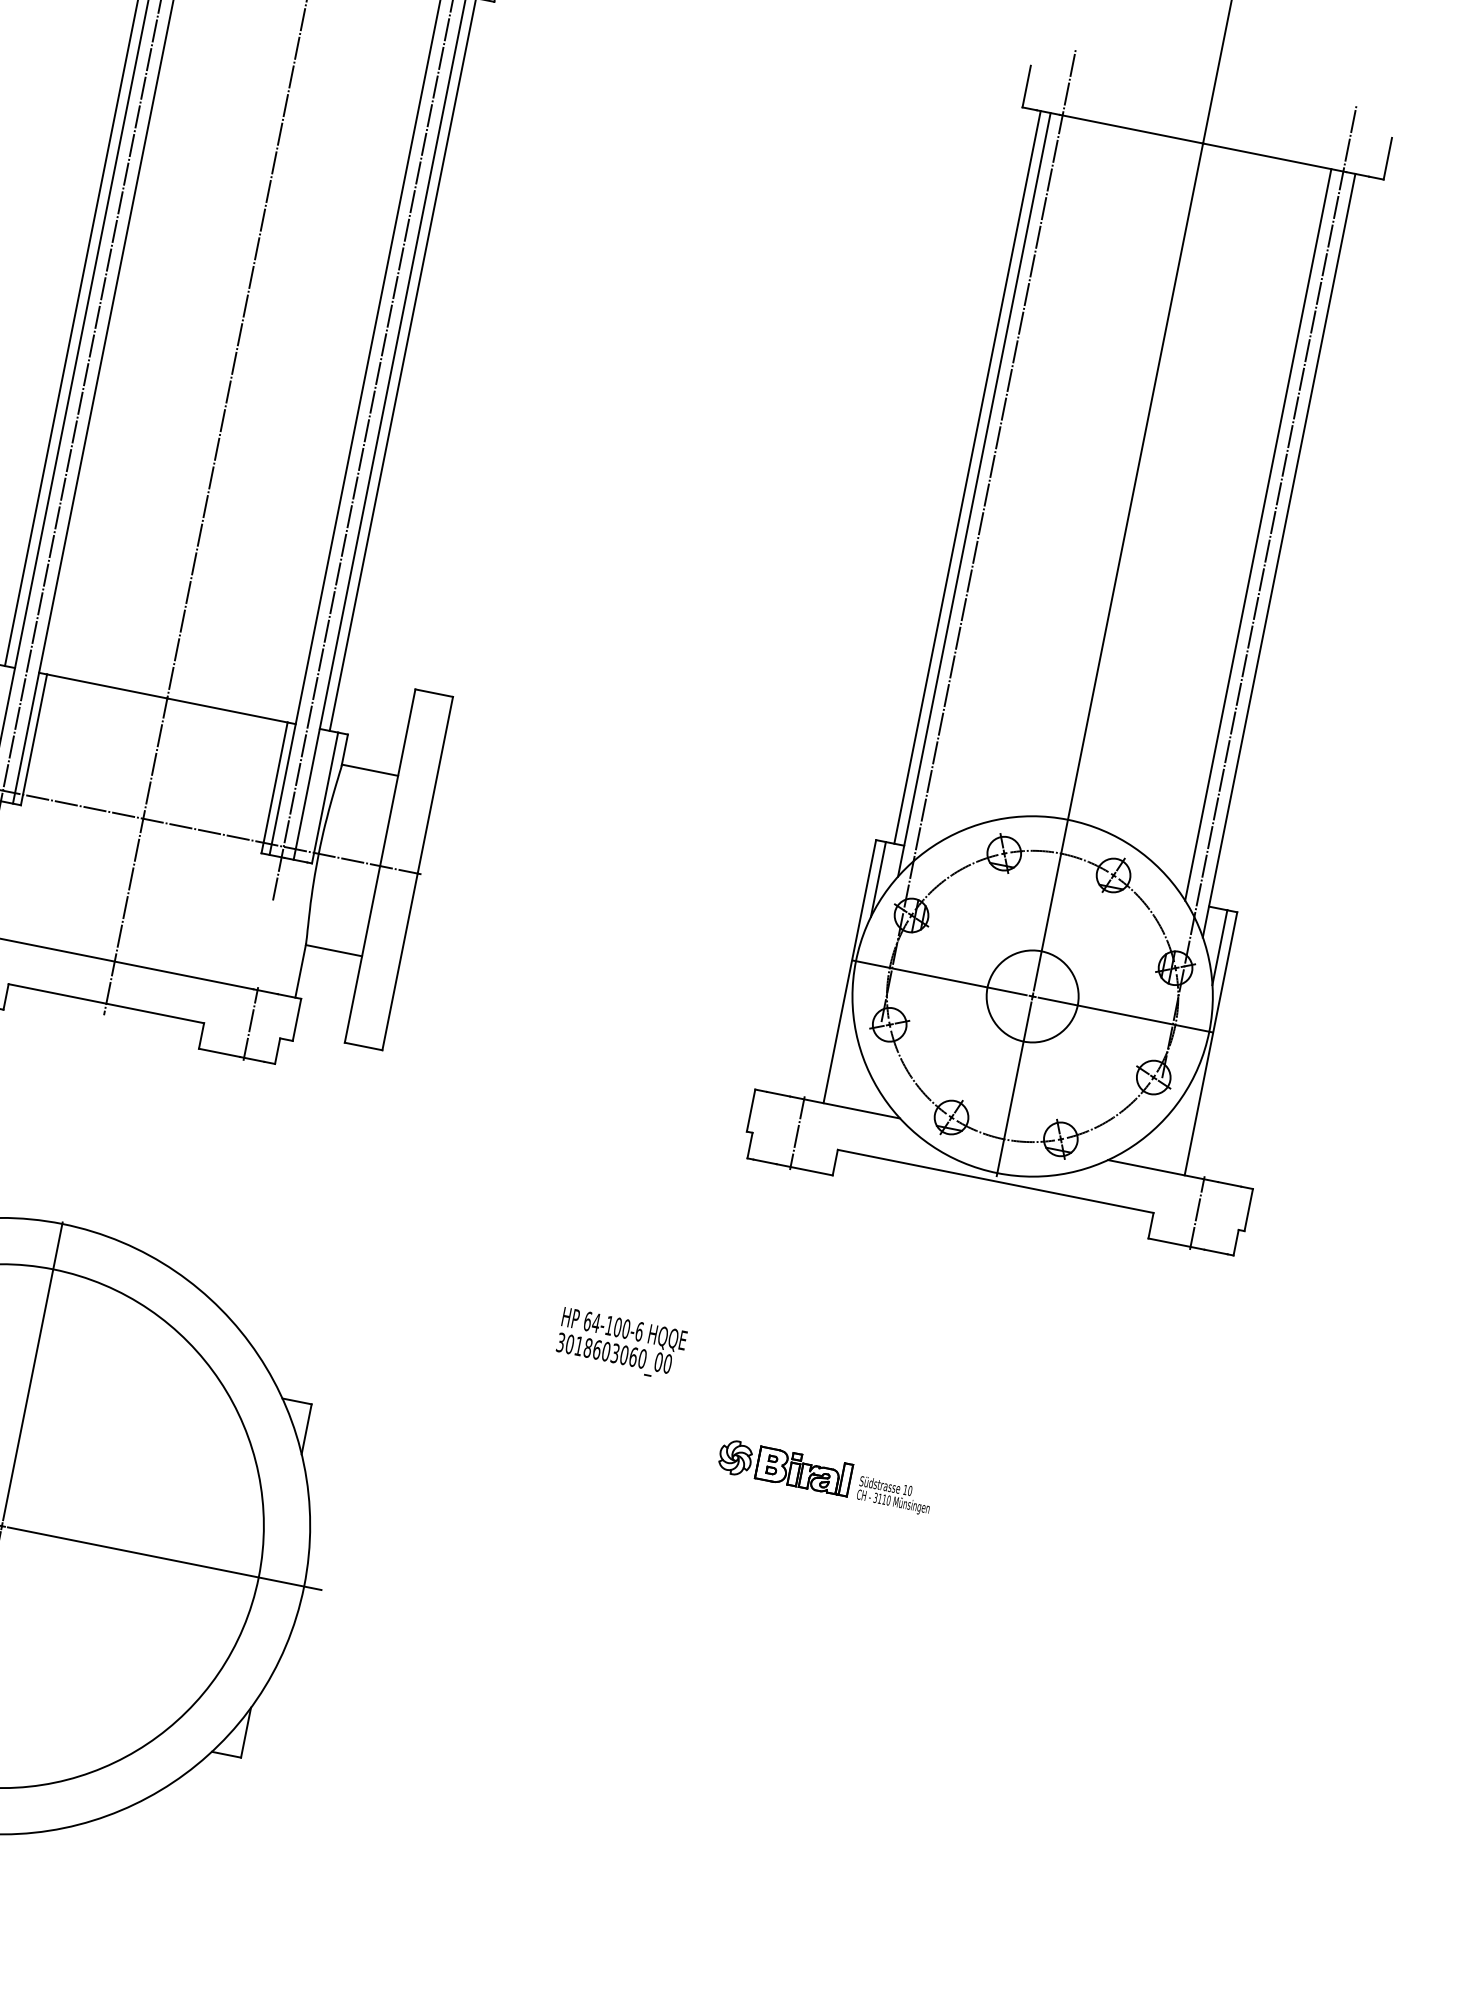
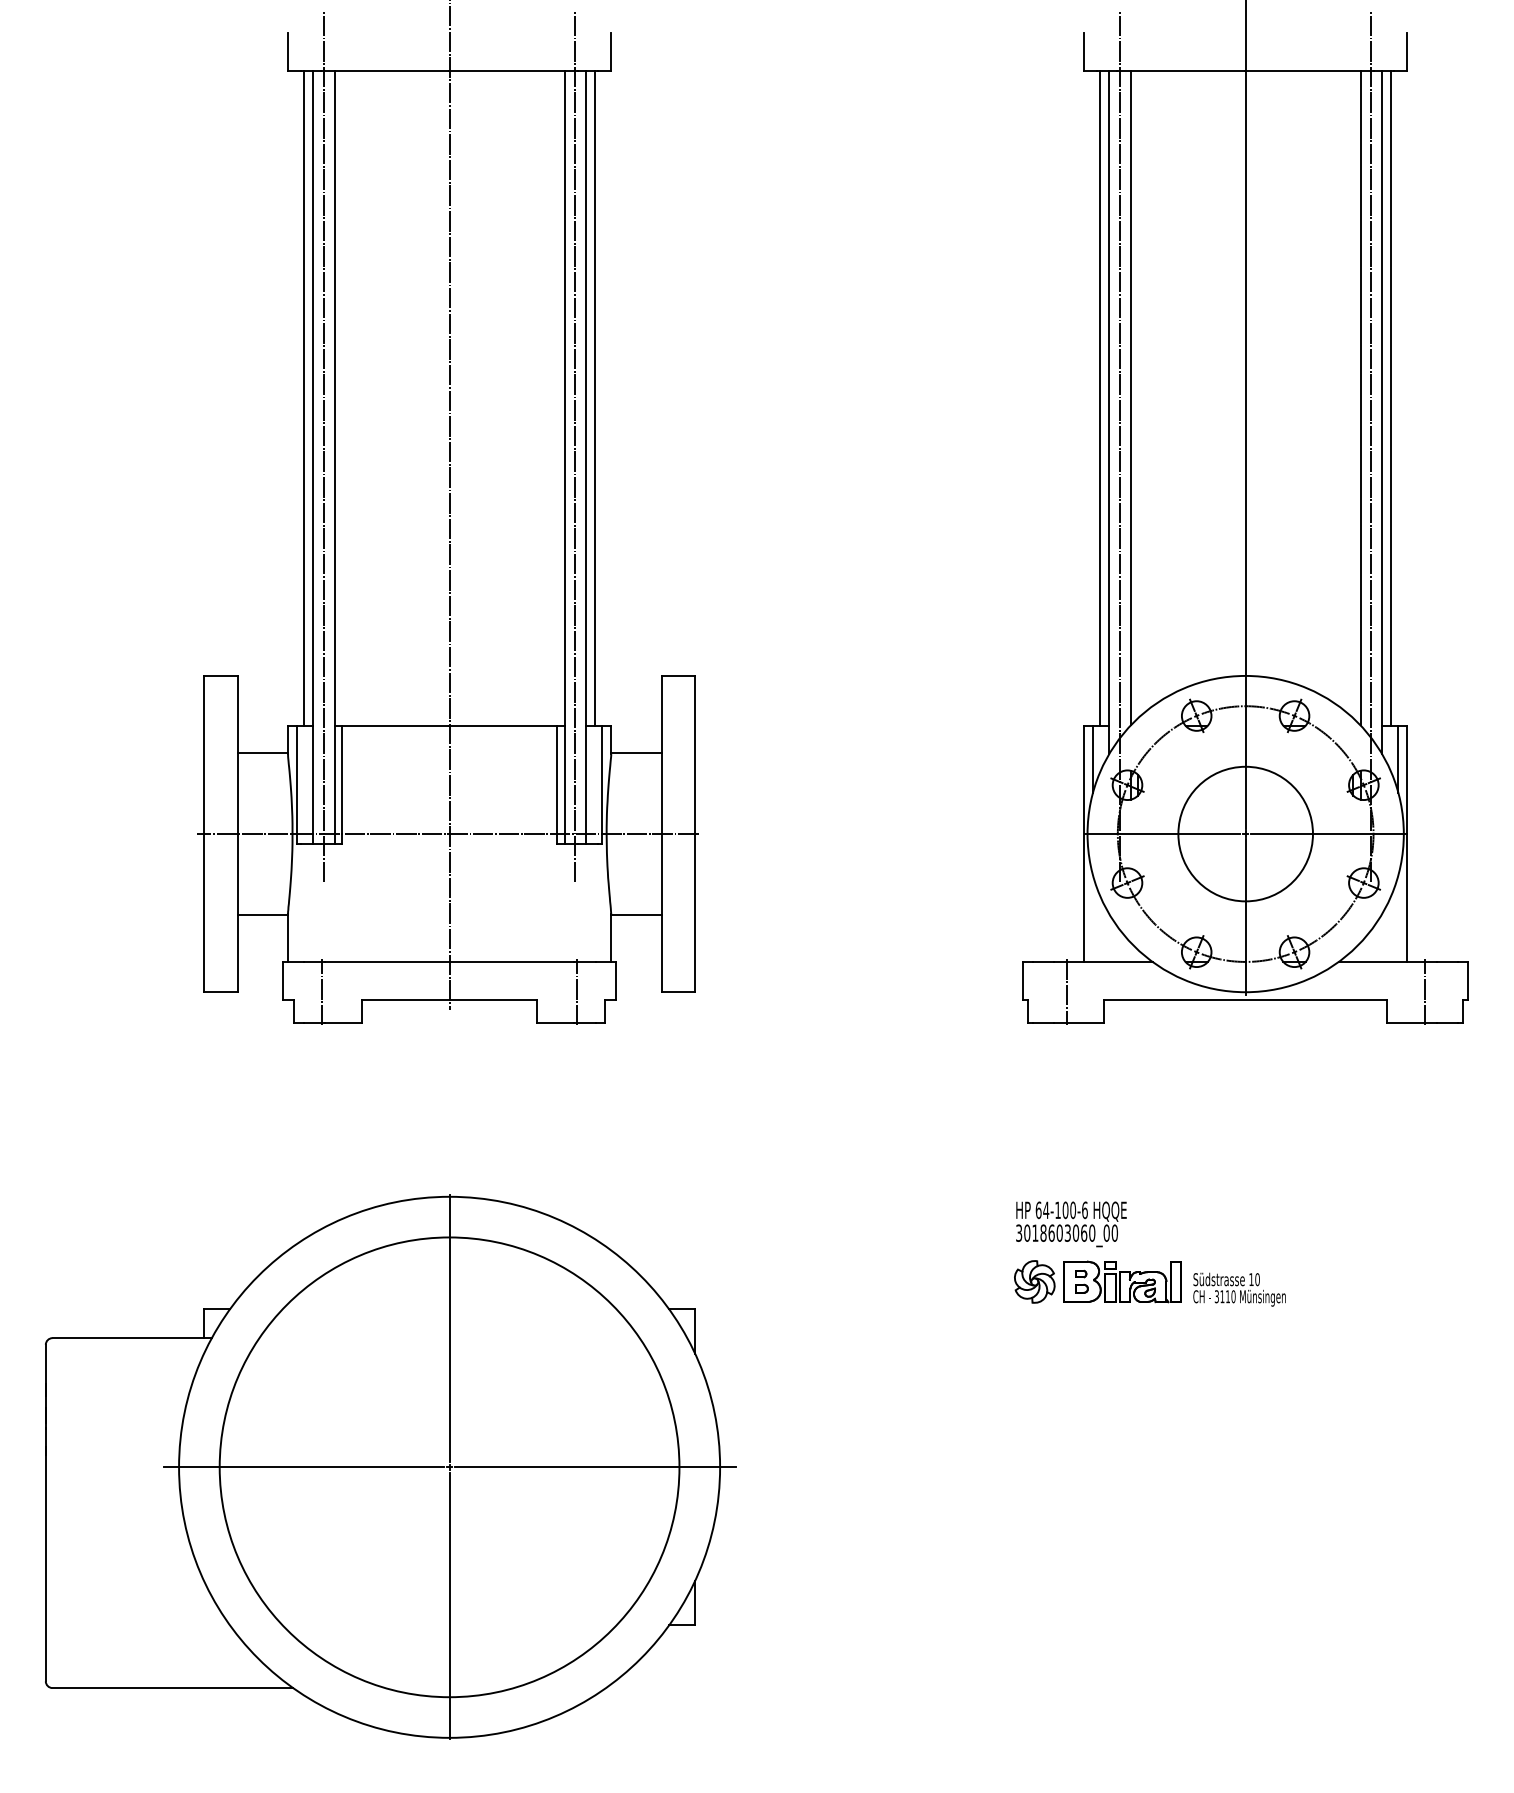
line: (1001, 483) -> (1130, 397), added
line: (1292, 542) -> (1391, 398), added
circle: (1032, 995) -> (1245, 833), size x1.67
text: (621, 1344) -> (1071, 1224), moved
part: (824, 1477) -> (1149, 1283), size x1.43

